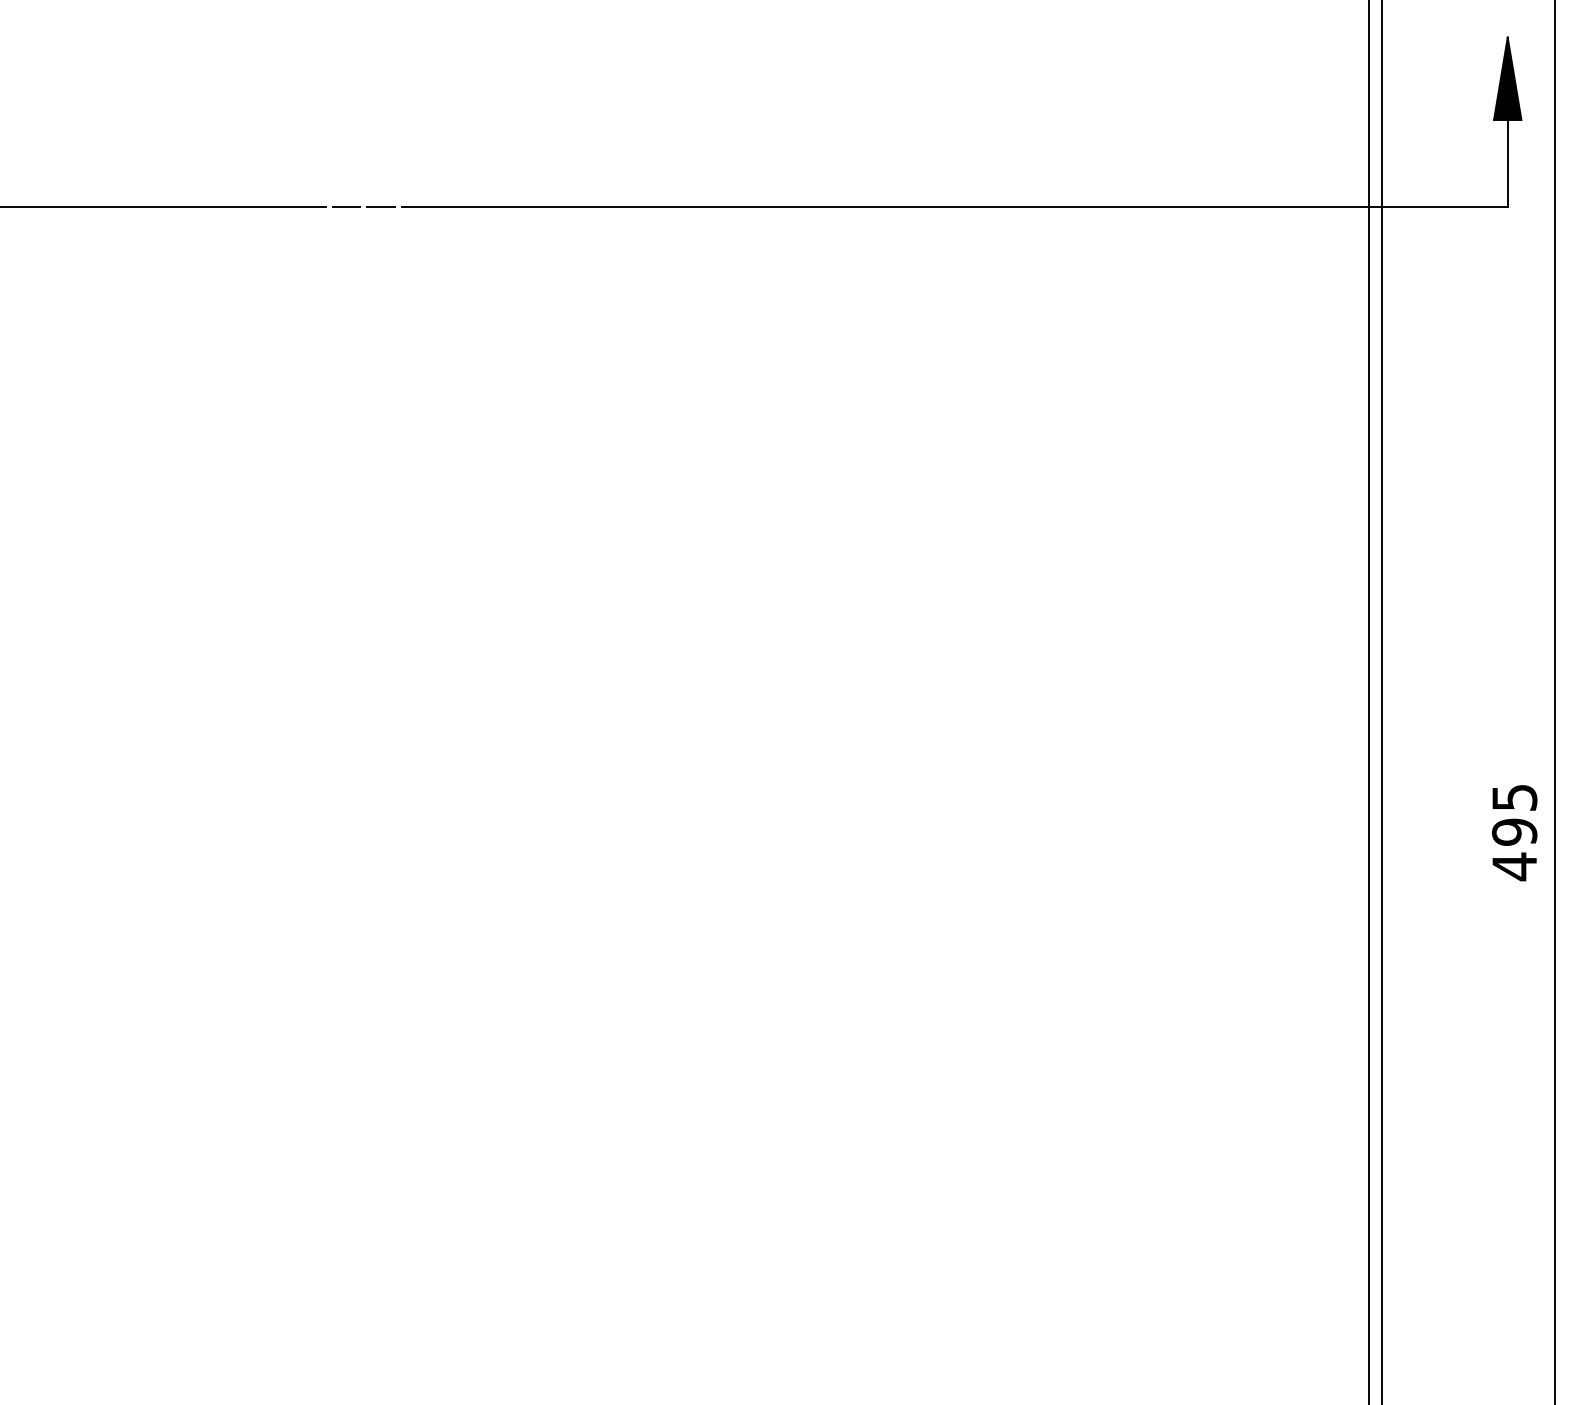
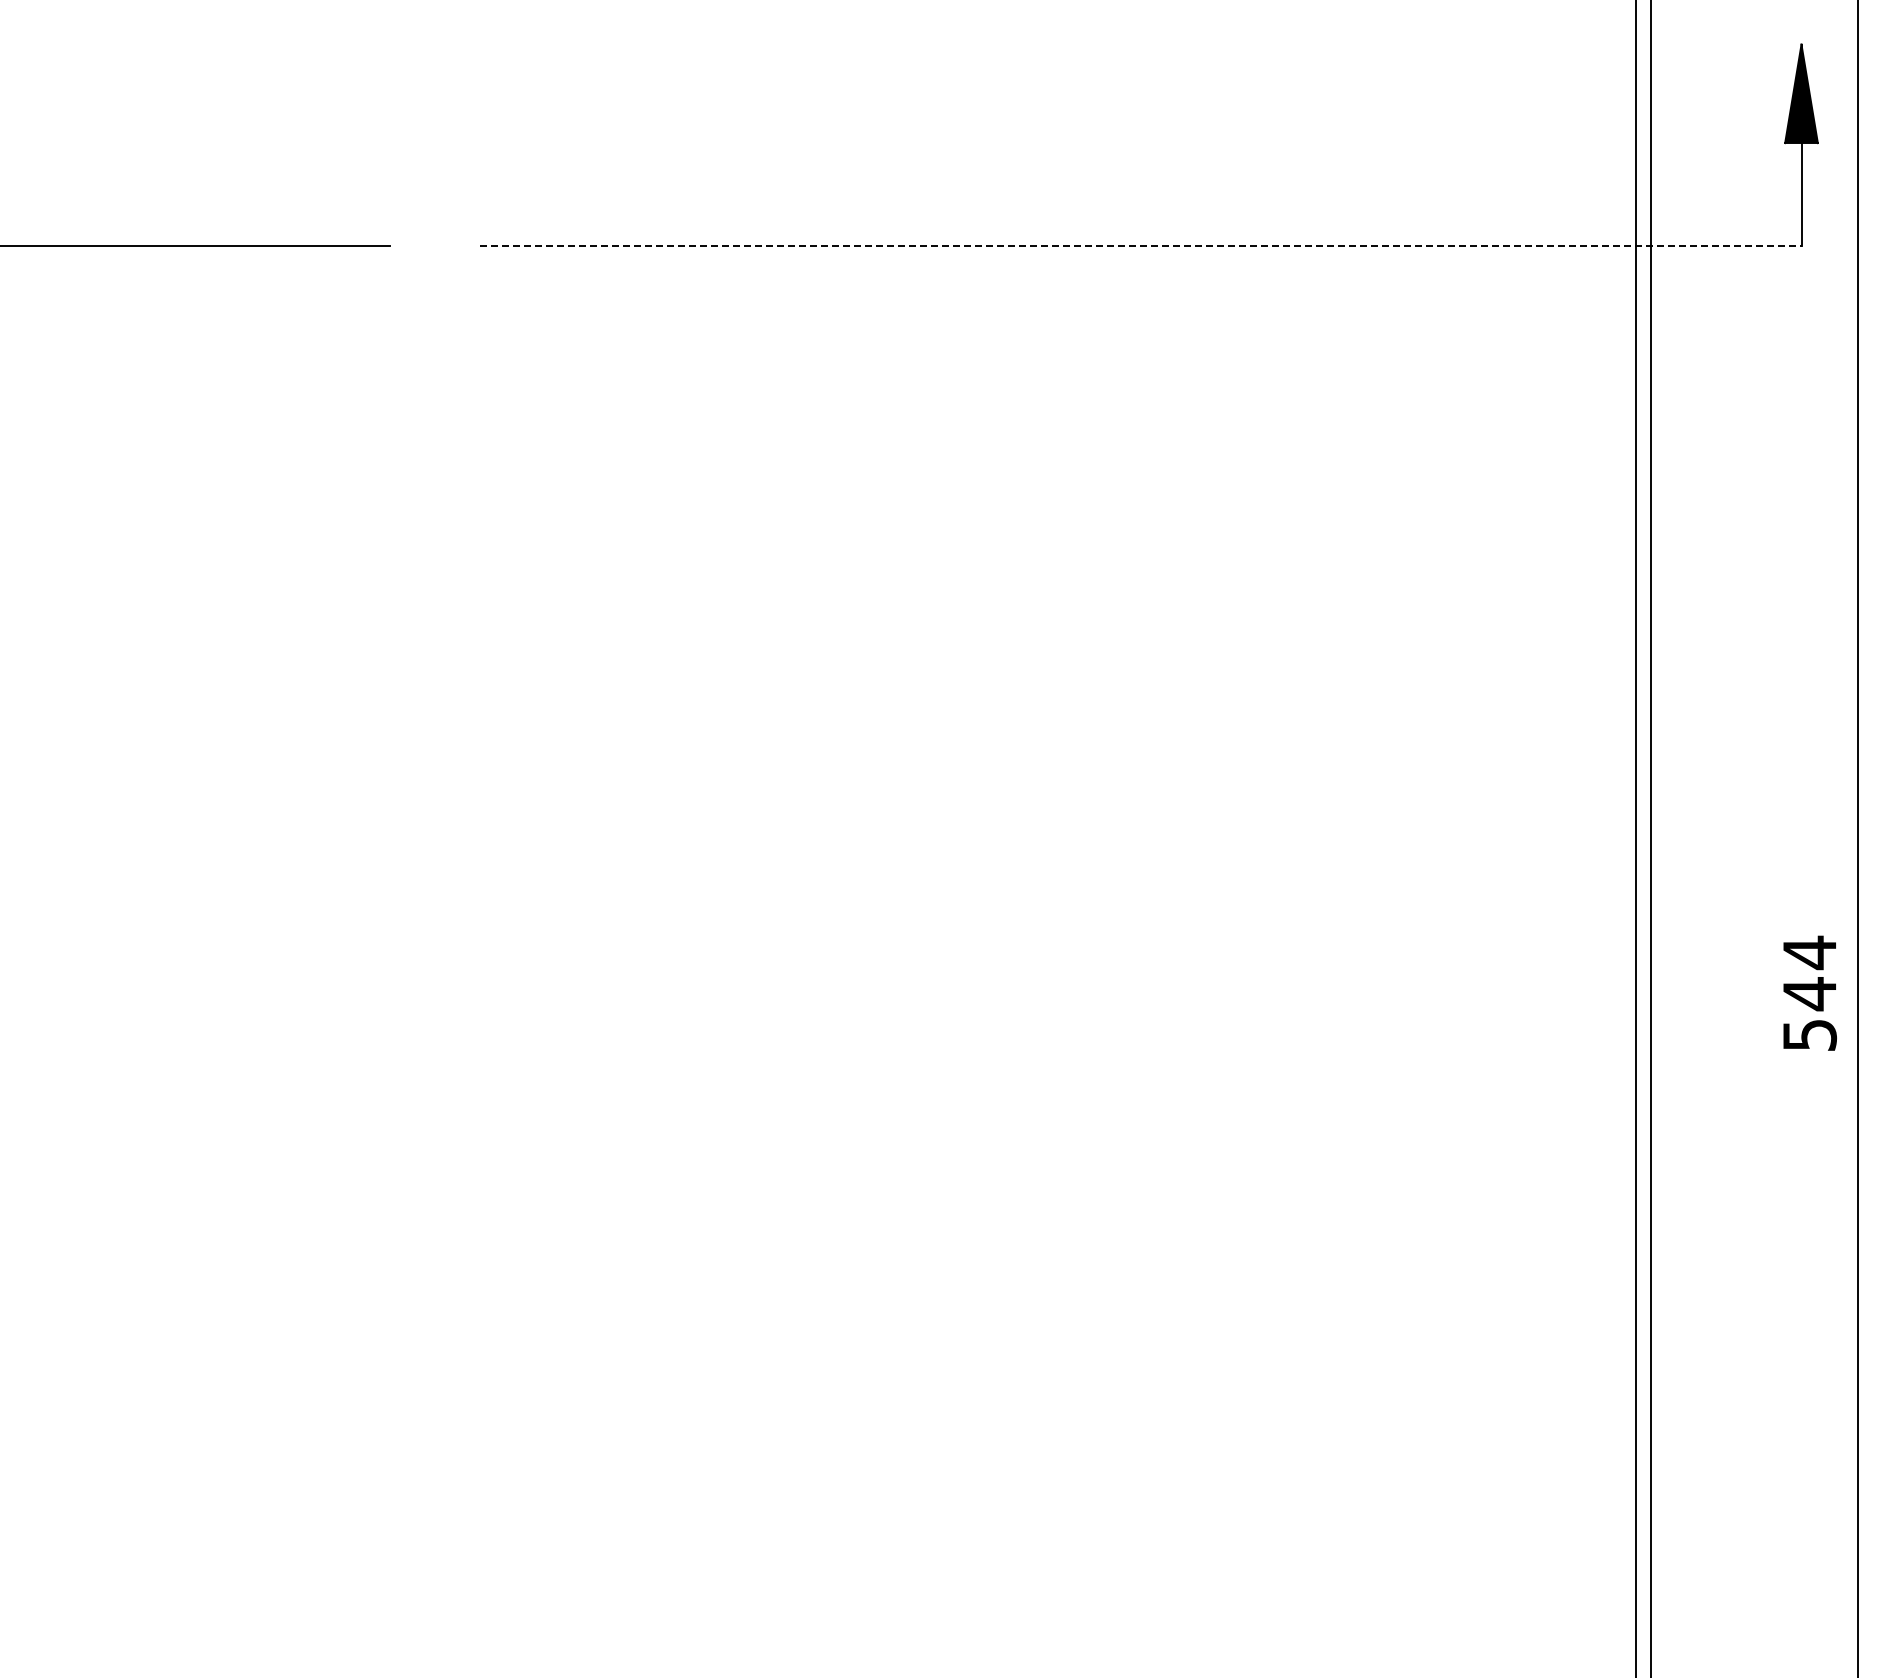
line: (345, 206) -> (413, 246), removed
line: (380, 206) -> (454, 246), removed
line: (954, 206) -> (1140, 246), solid -> dashed
text: (1514, 831) -> (1809, 993), 495 -> 544

